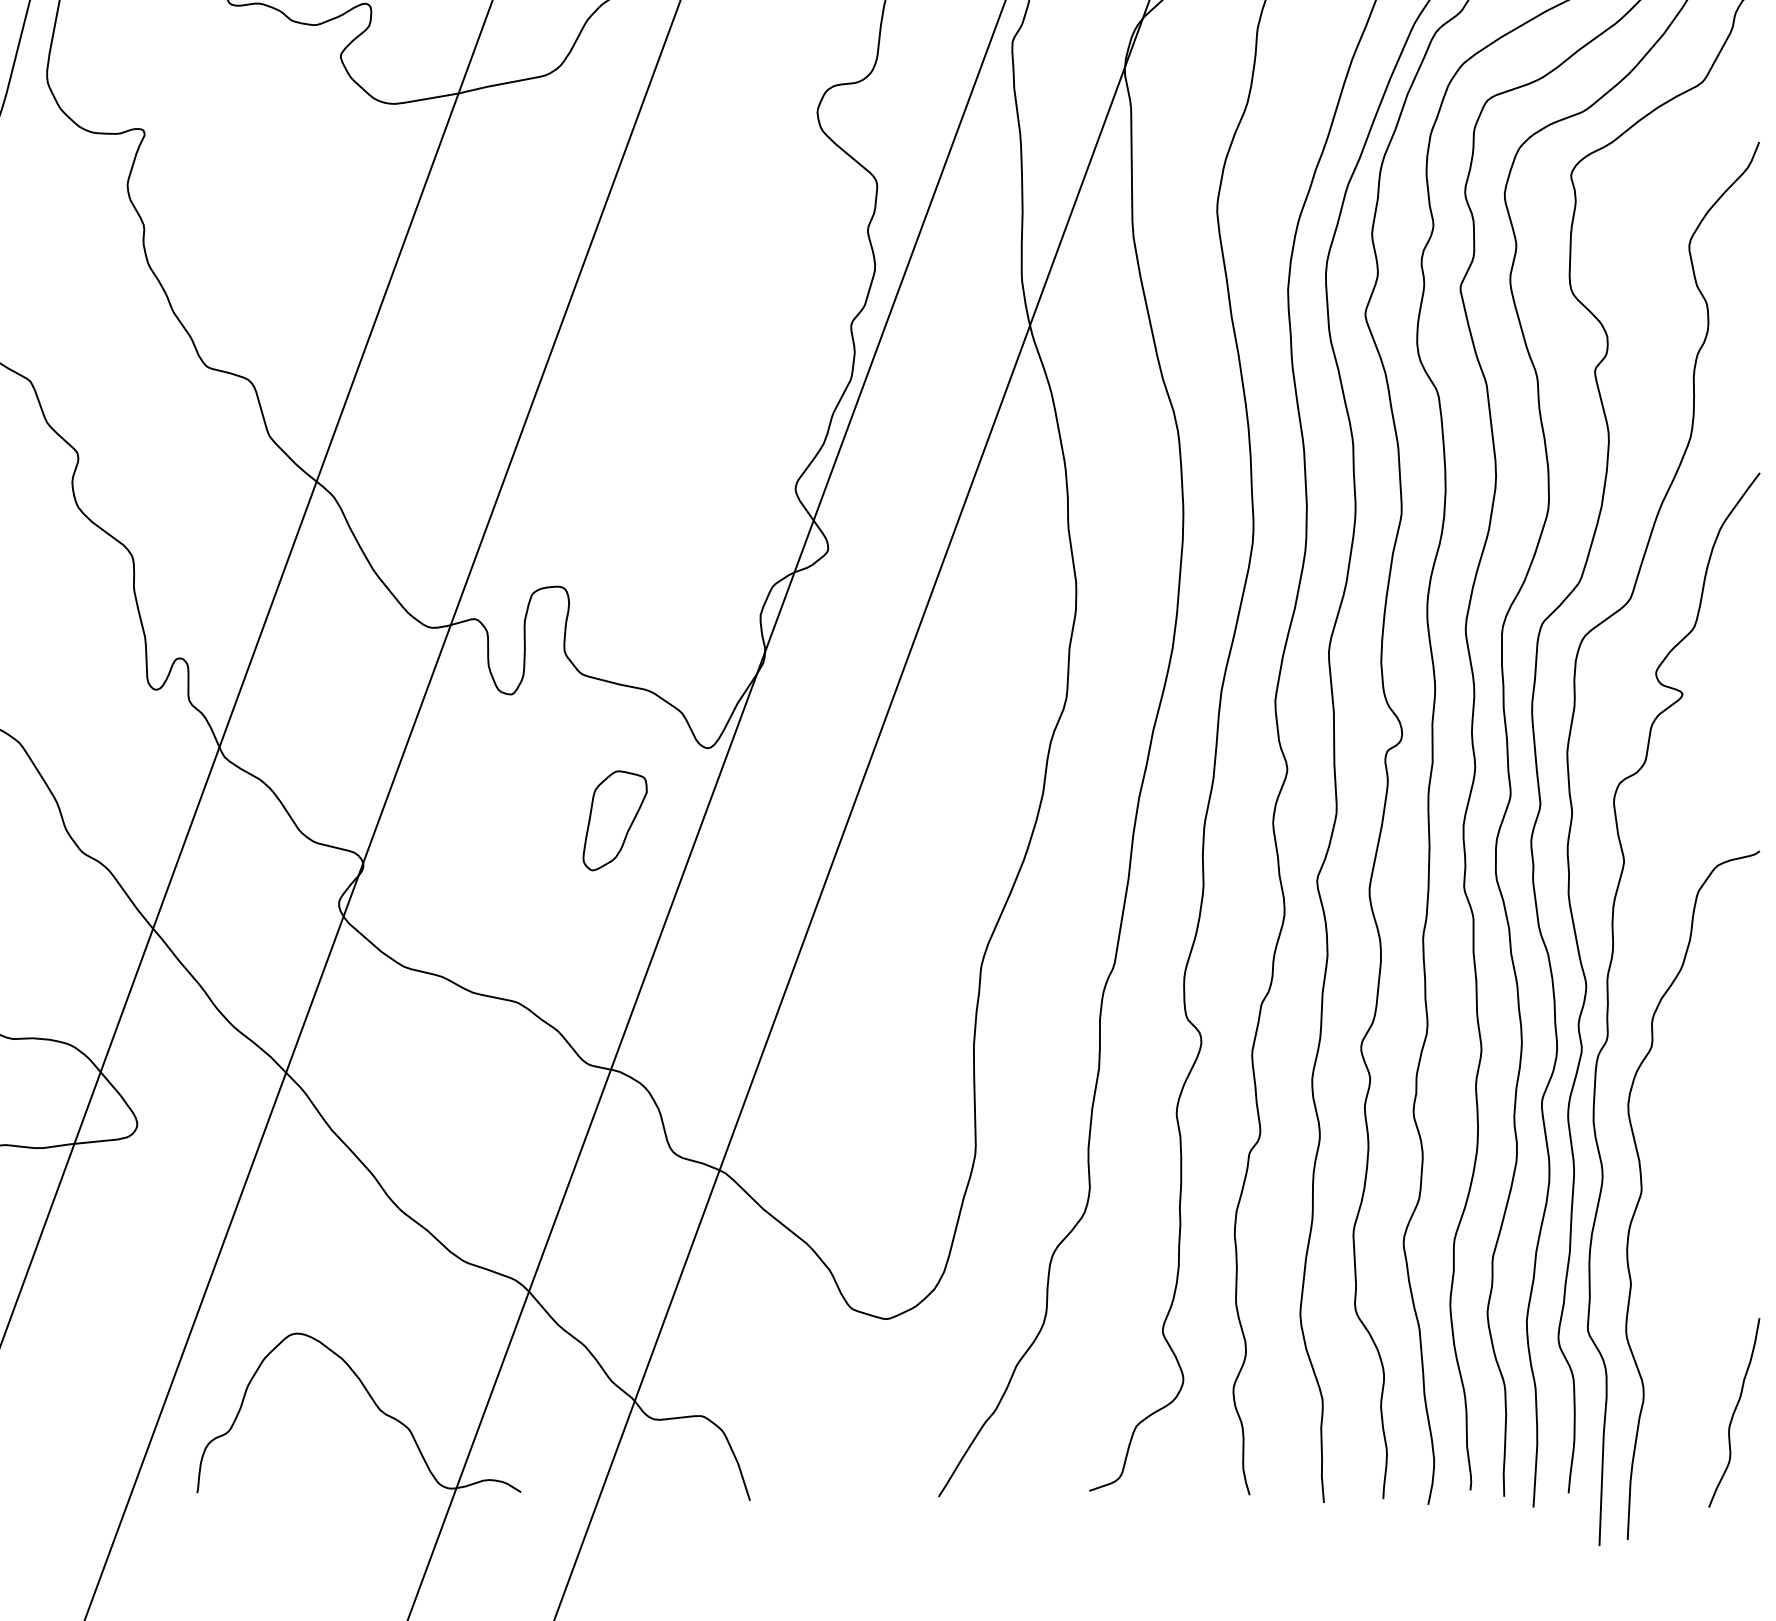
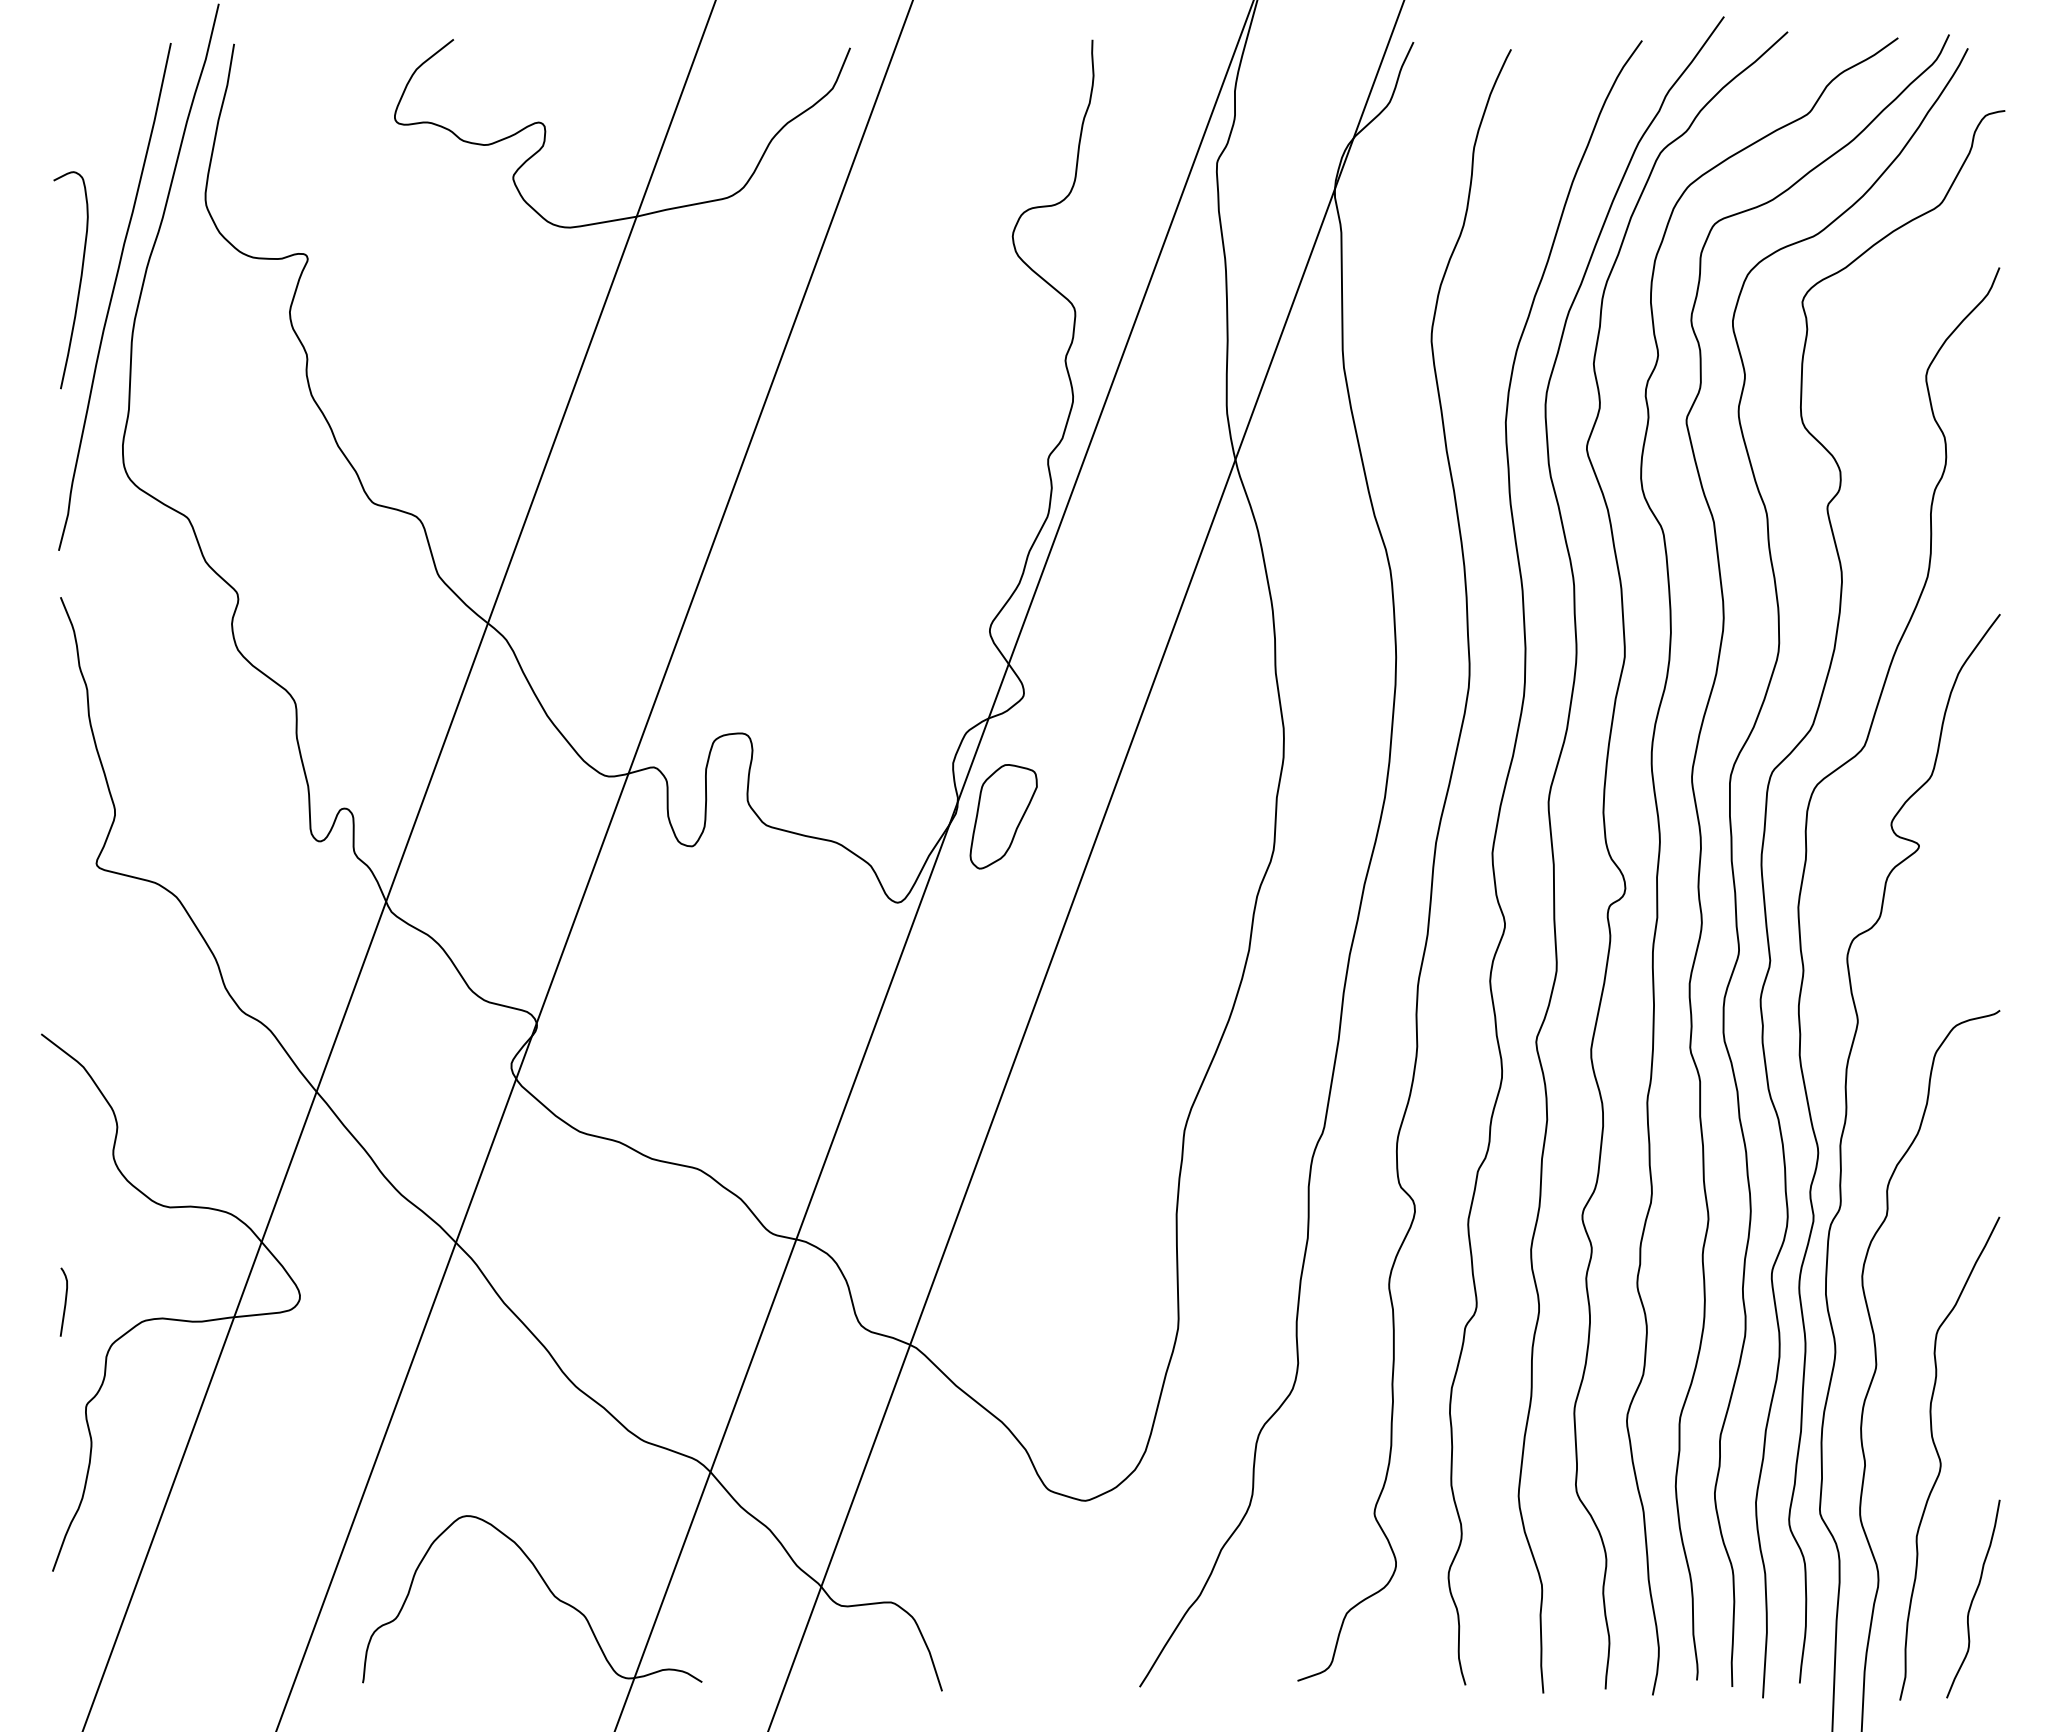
part: (614, 820) -> (1003, 816), moved
curve: (1703, 1281) -> (1941, 1461), added

